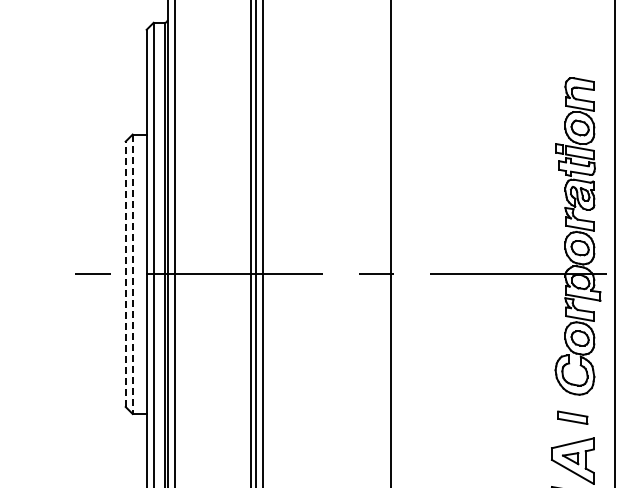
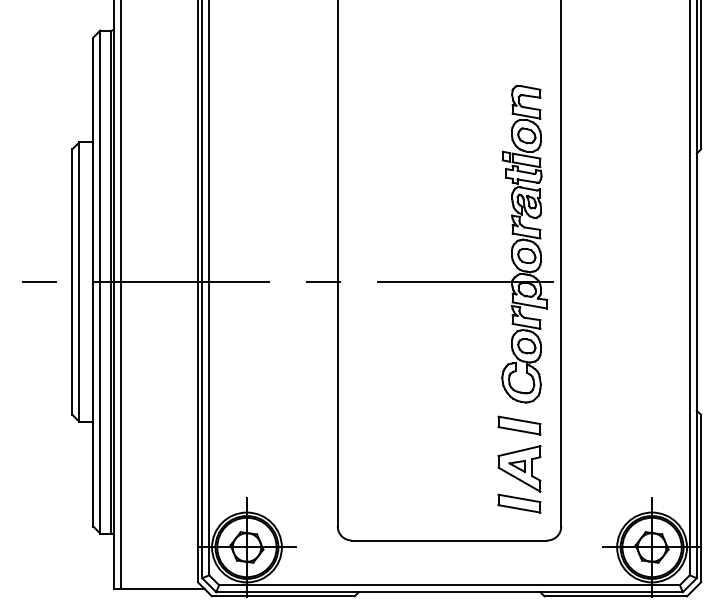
line: (125, 274) -> (72, 282), dashed -> solid
line: (132, 274) -> (79, 282), dashed -> solid
part: (572, 417) -> (519, 425), size x1.43

